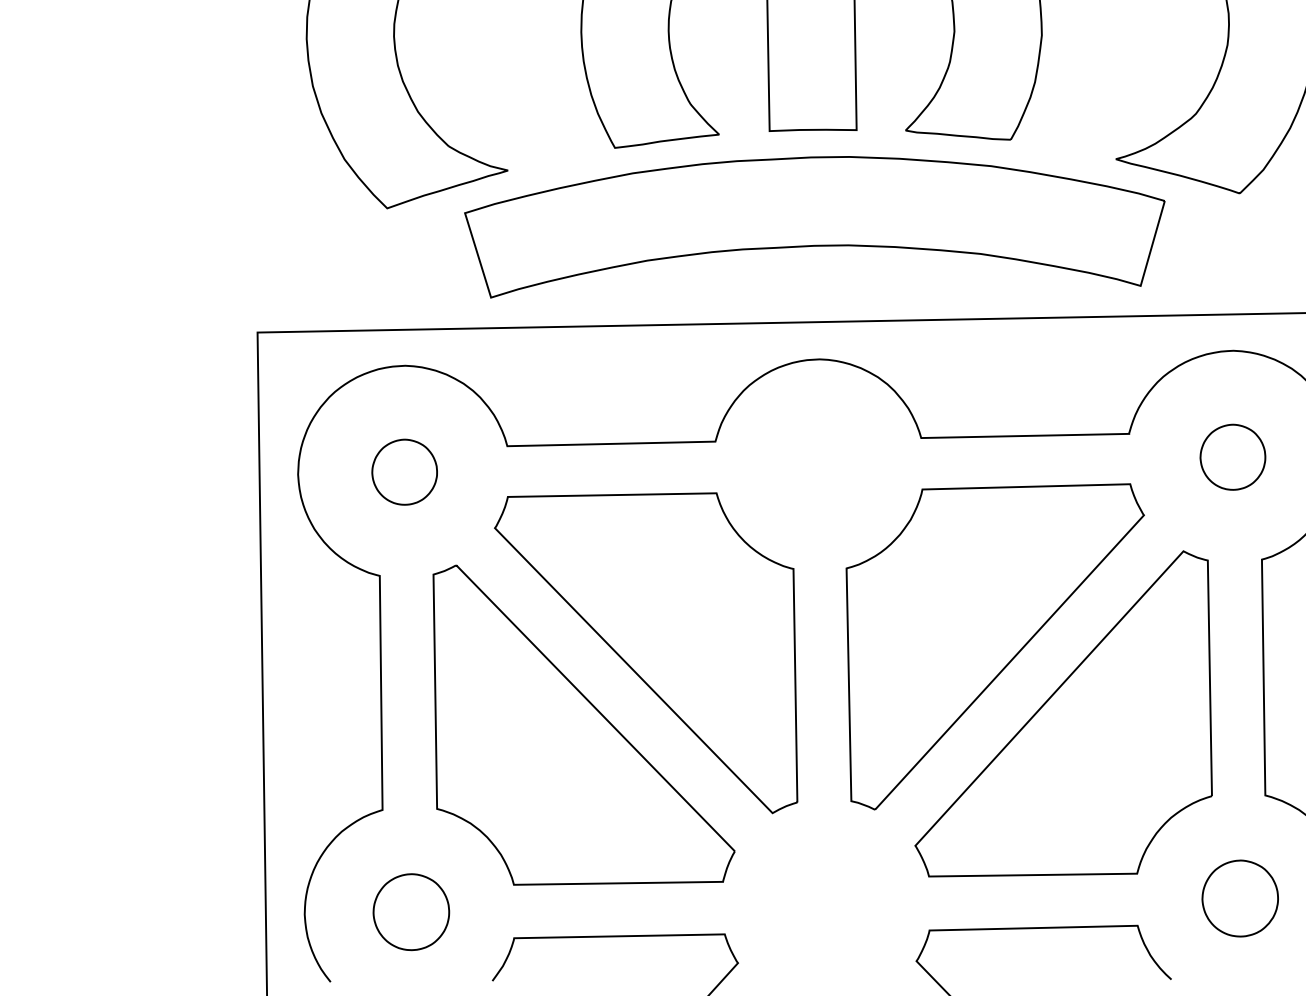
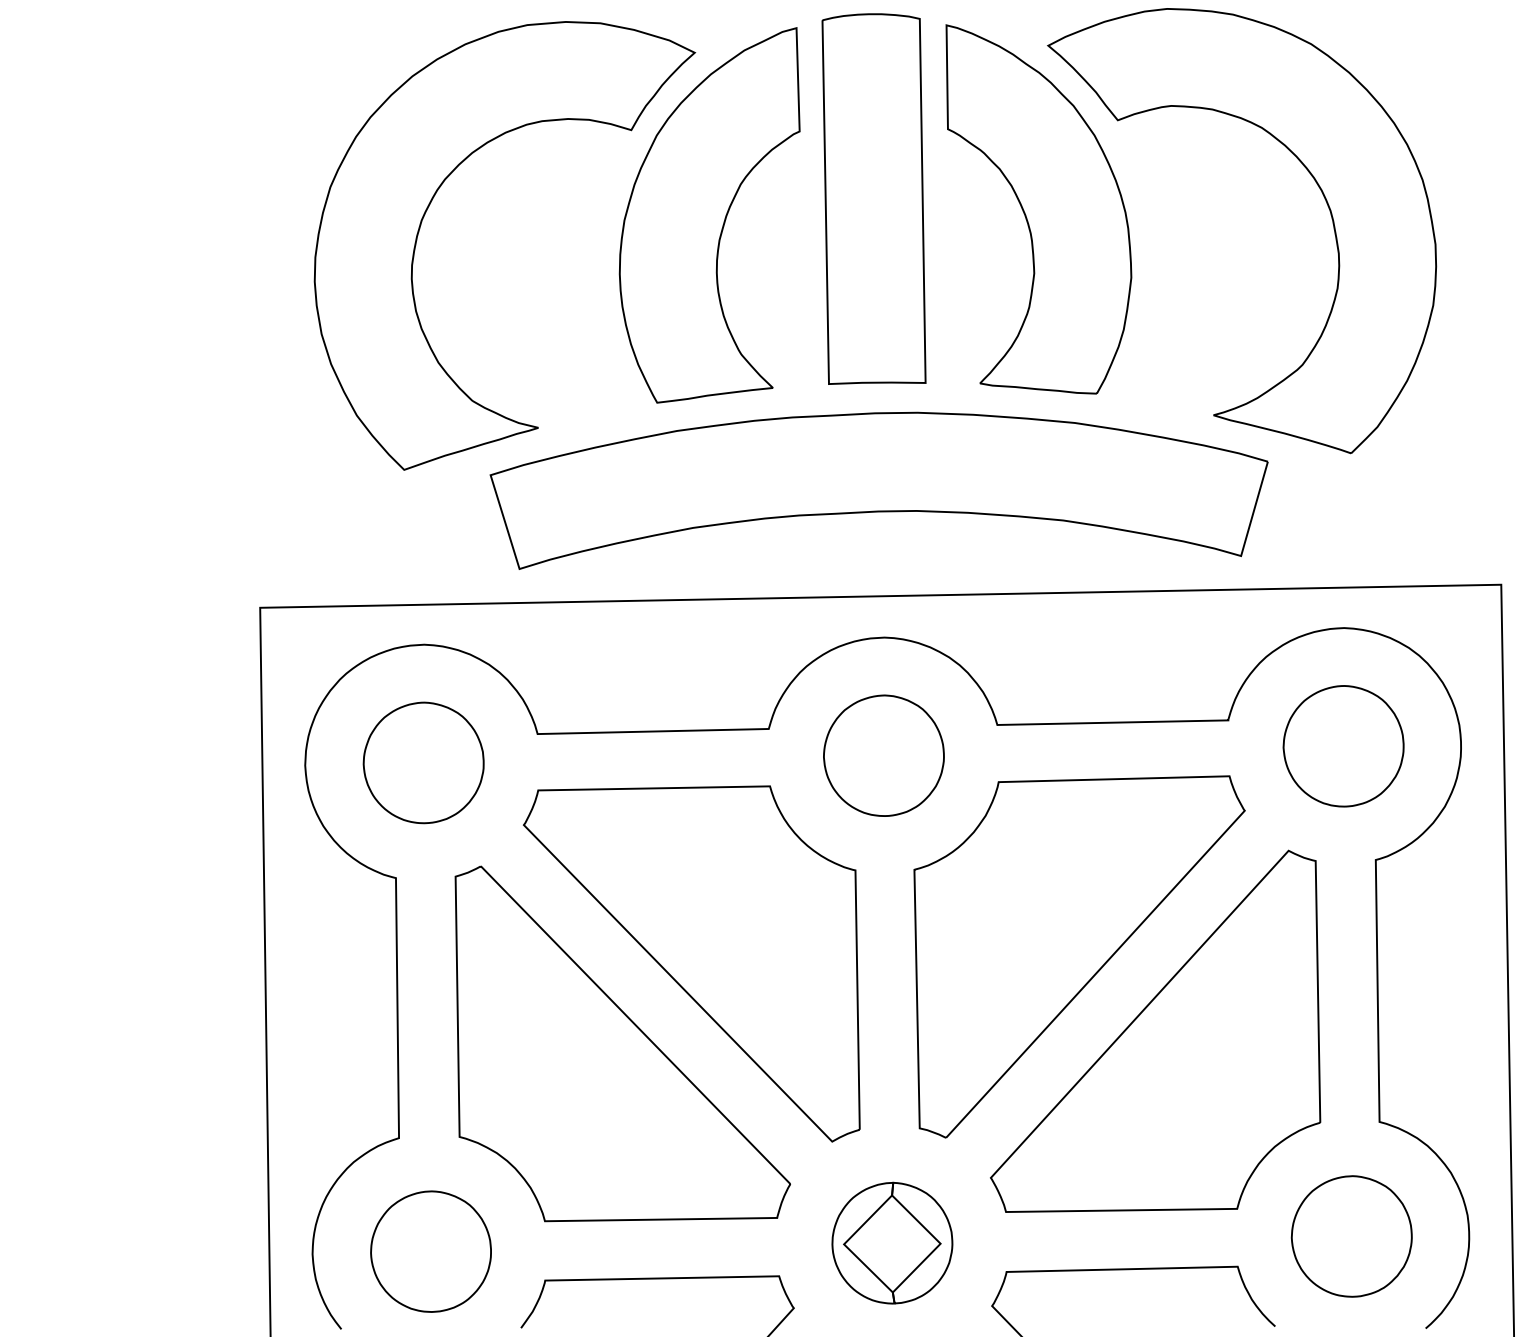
part: (1232, 457) -> (1343, 746), size x1.67
part: (818, 465) -> (883, 755), added
part: (404, 471) -> (423, 762), size x1.67
part: (1240, 898) -> (1351, 1236), size x1.43
part: (826, 903) -> (892, 1242), added
part: (410, 912) -> (430, 1251), size x1.43

